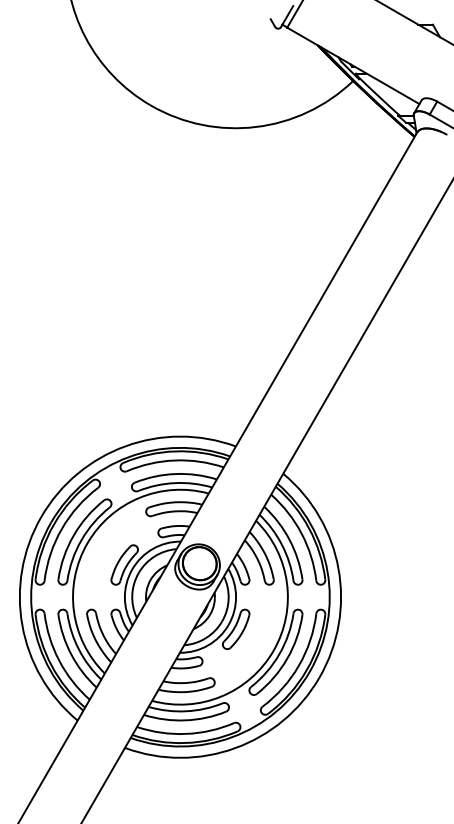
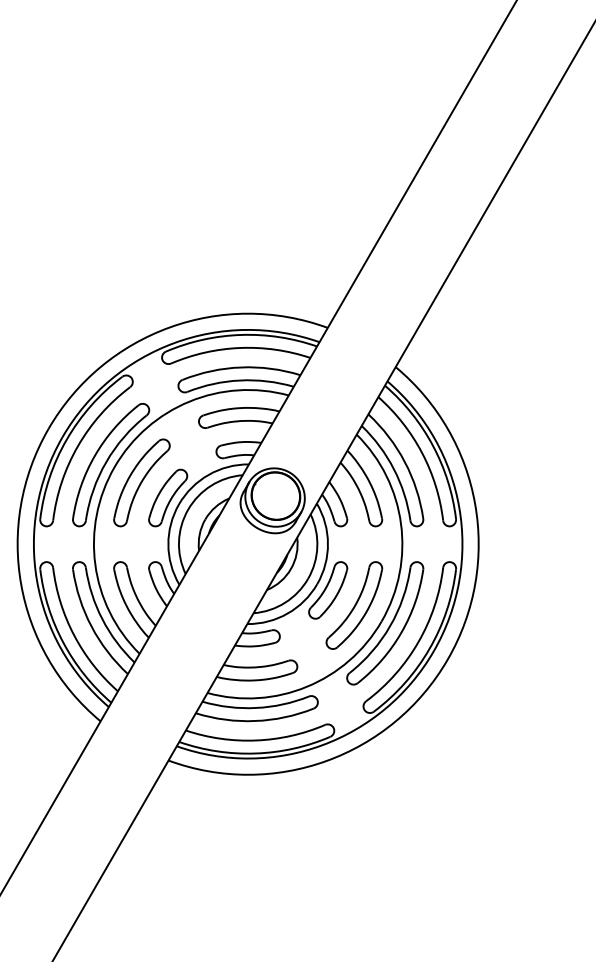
part: (106, 554) -> (142, 482), added
part: (254, 639) -> (354, 604), added

